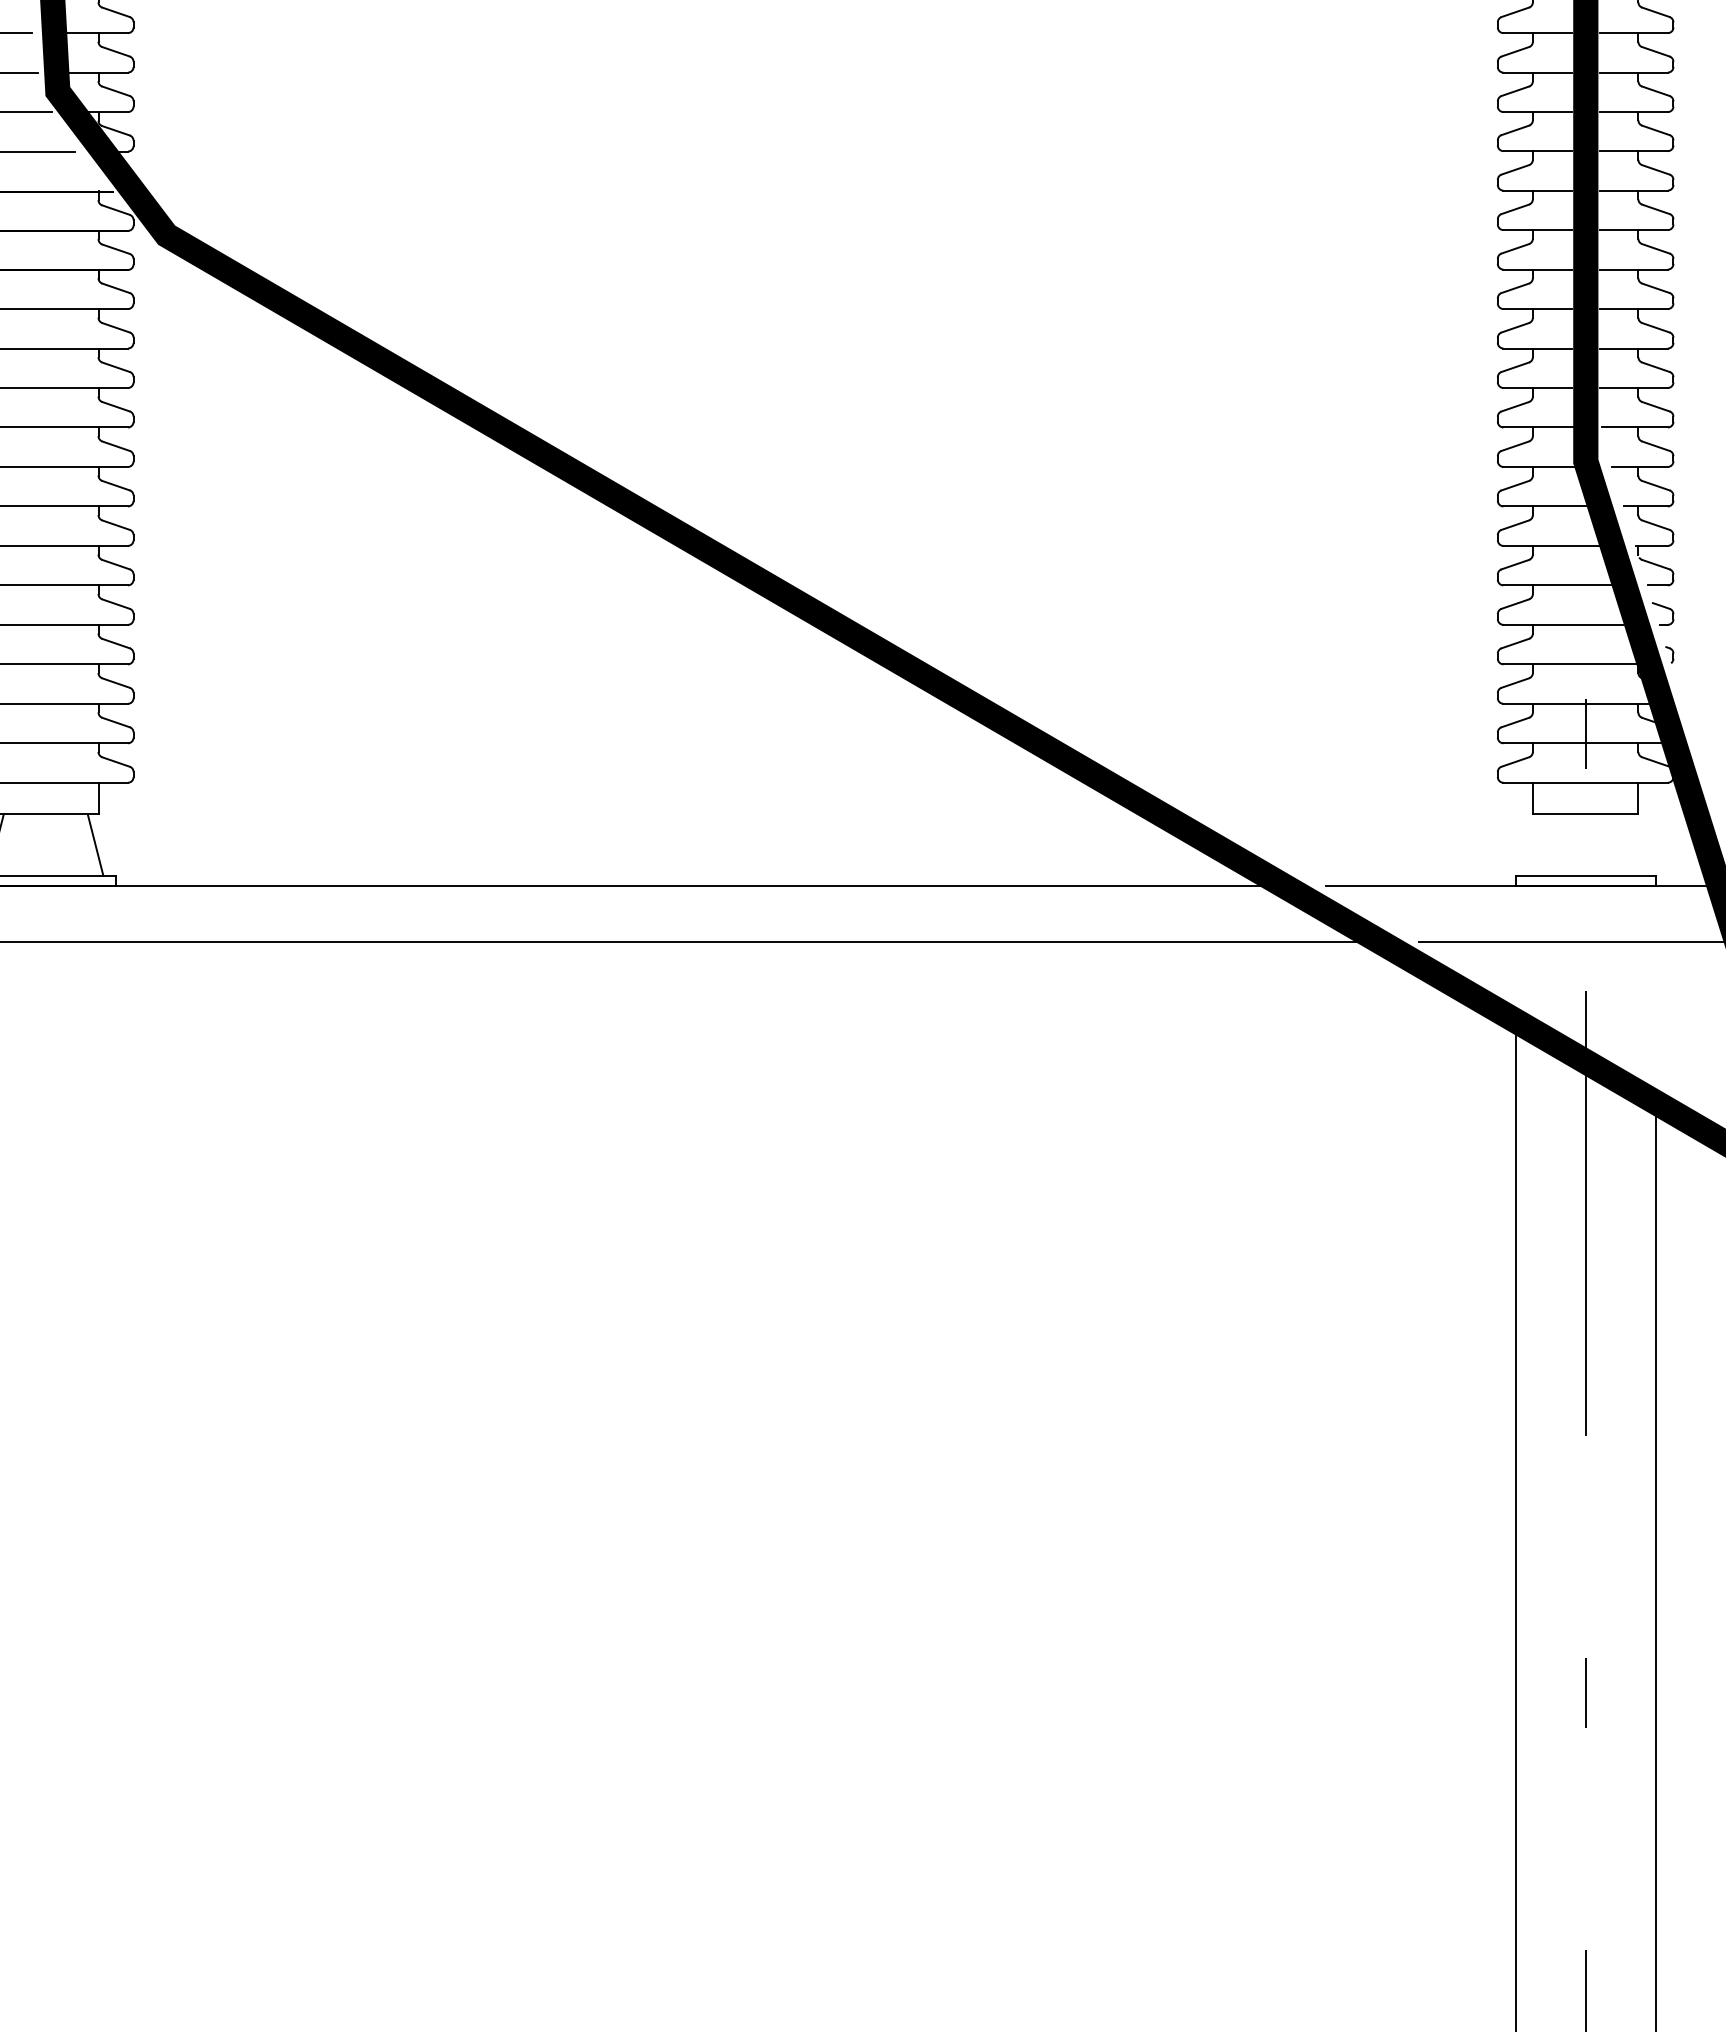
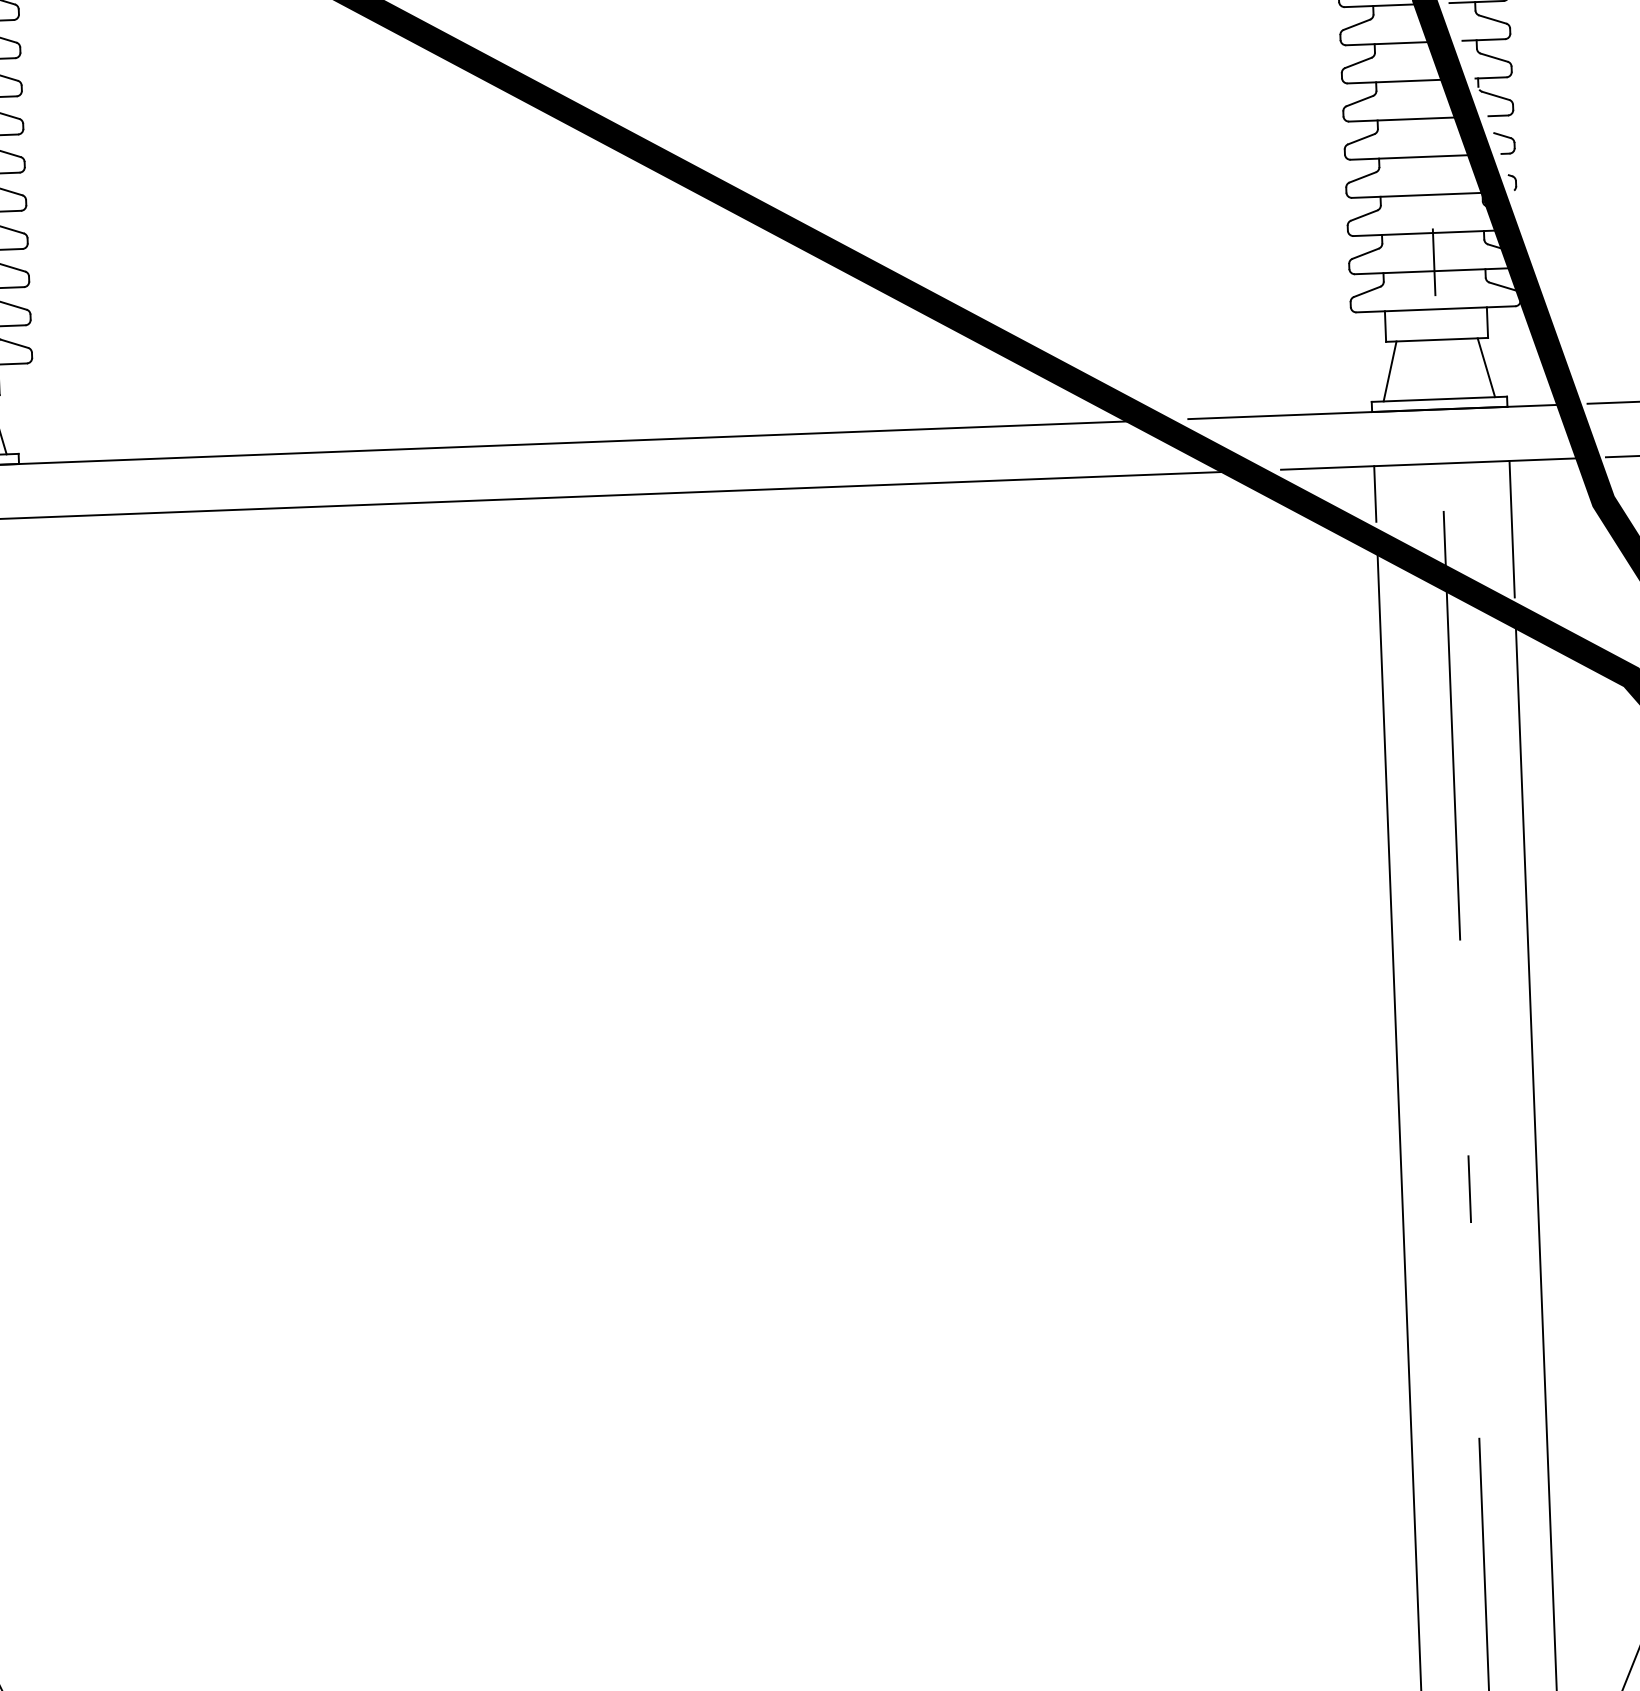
line: (1535, 844) -> (1389, 370), added
line: (1635, 844) -> (1486, 367), added
line: (1515, 970) -> (1375, 493), added
line: (1655, 1012) -> (1511, 528), added

